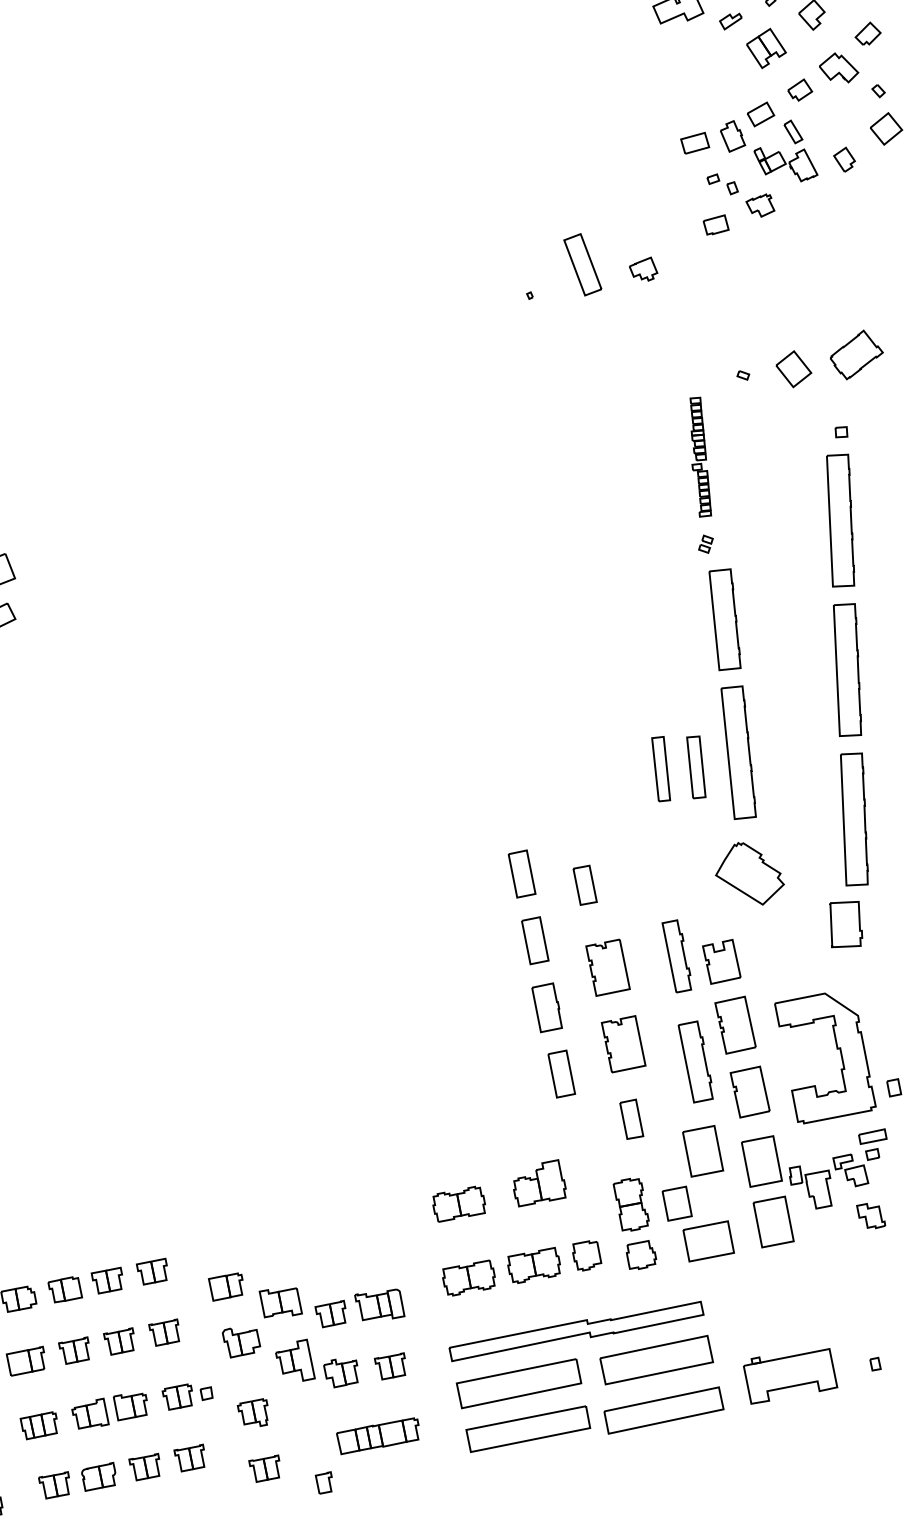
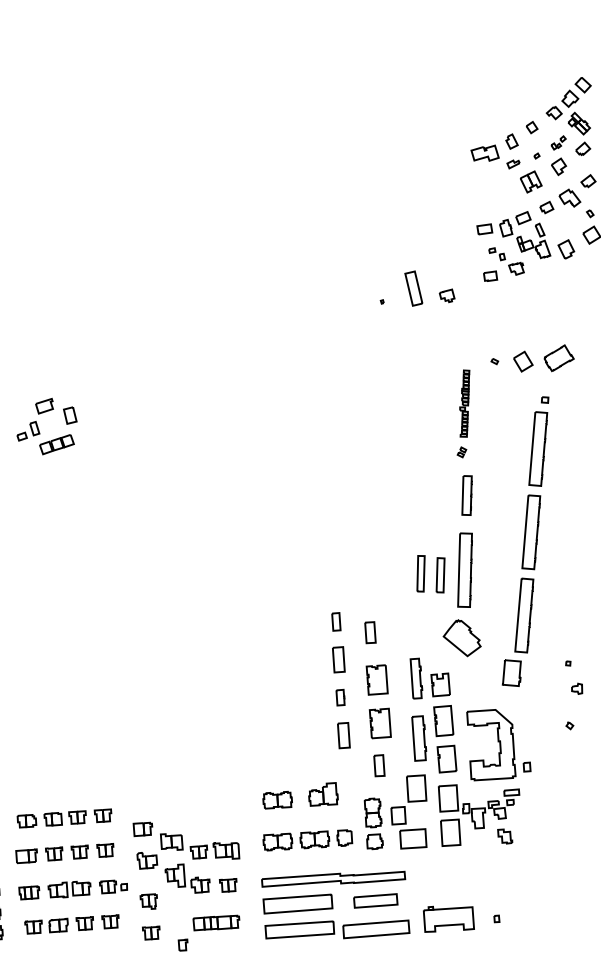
part: (844, 158) -> (566, 248), size x1.4
part: (723, 619) -> (466, 495), size x0.7
part: (522, 873) -> (336, 621), size x0.7
part: (546, 1007) -> (340, 697), size x0.6
part: (655, 1359) -> (375, 900), size x0.7

